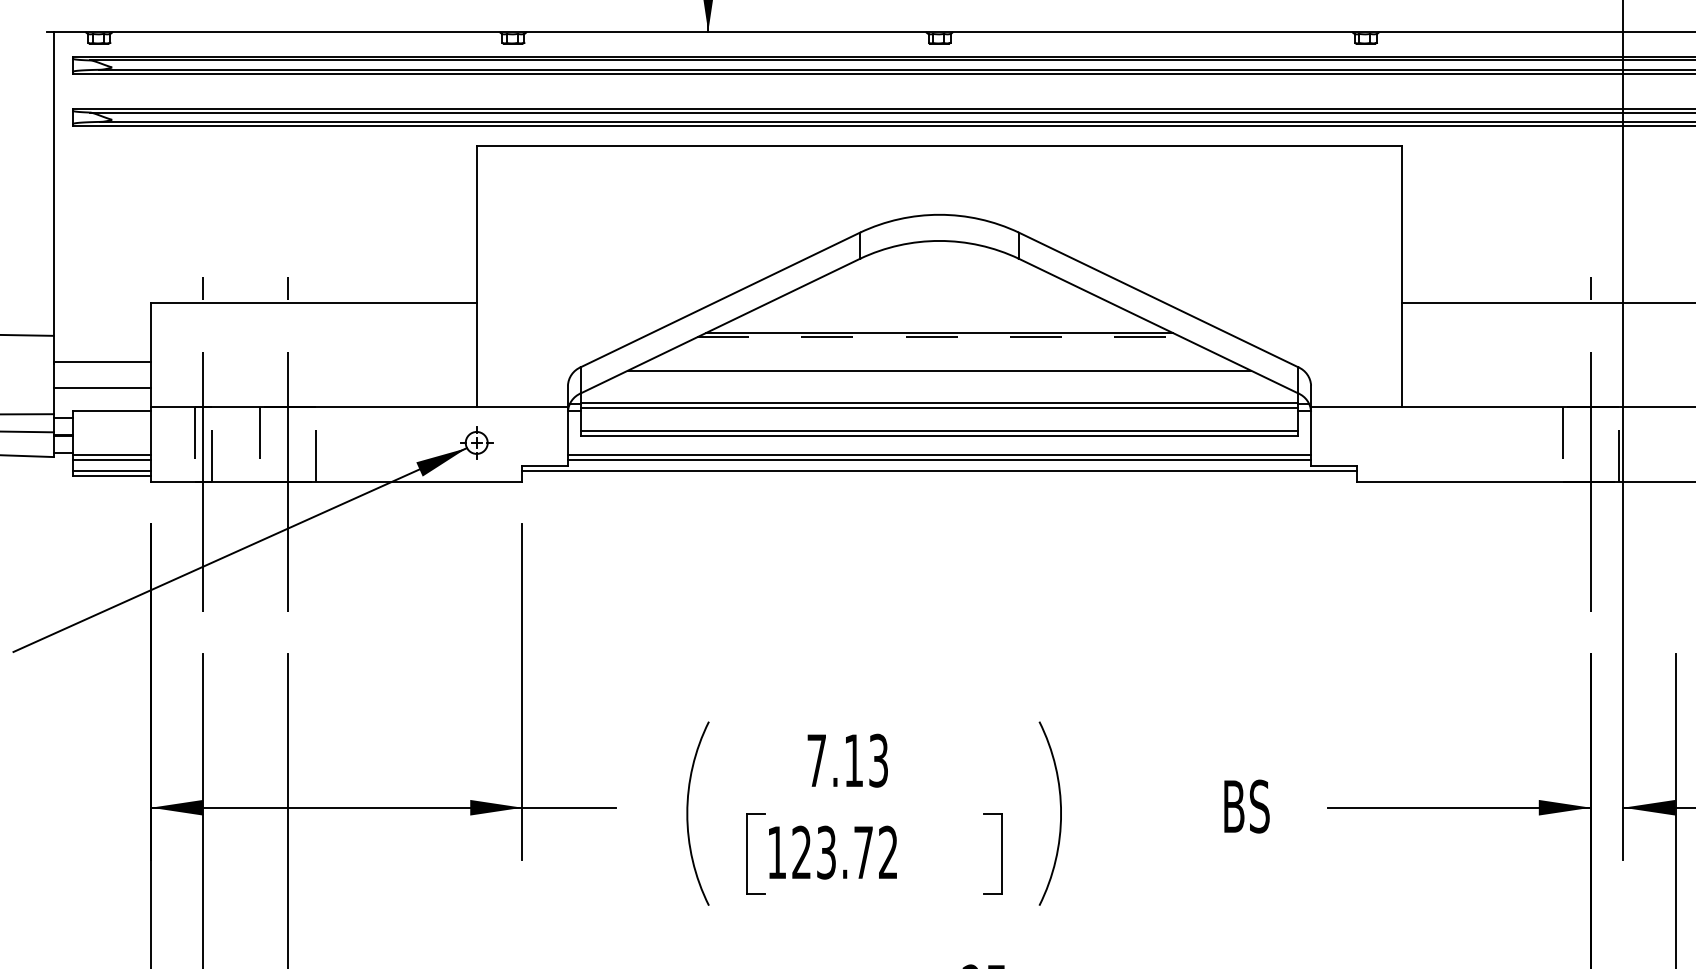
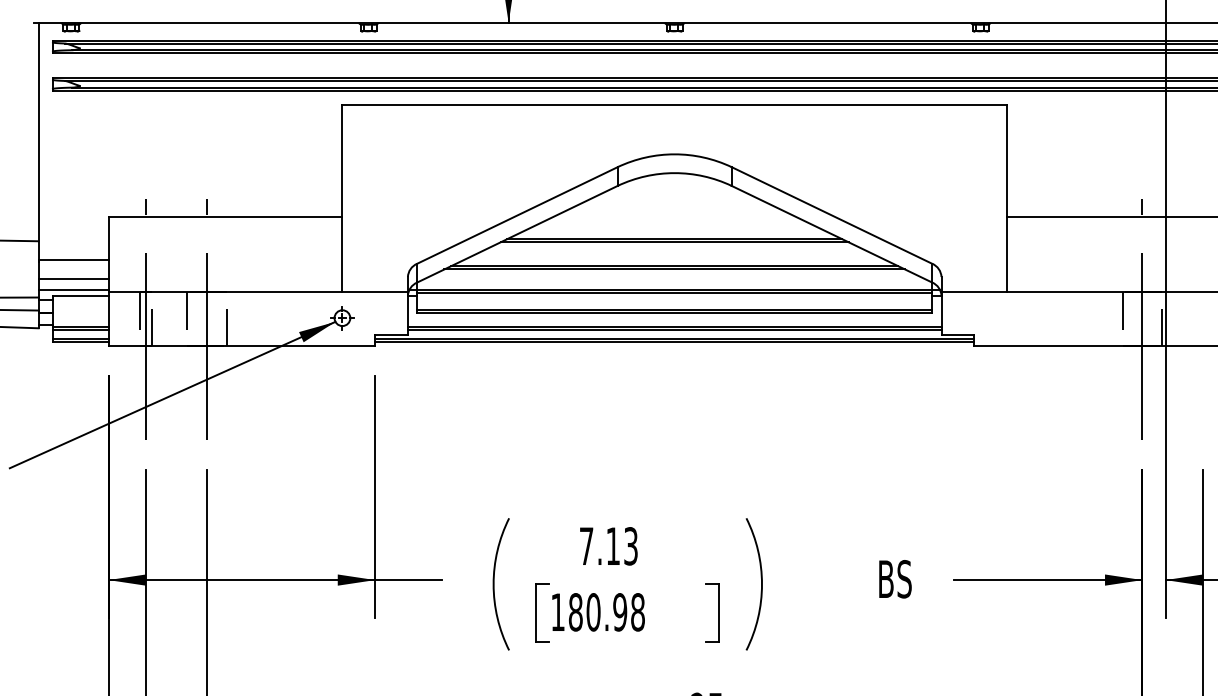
line: (940, 337) -> (675, 242), dashed -> solid
line: (939, 375) -> (674, 269), added
line: (102, 404) -> (73, 290), added
line: (939, 475) -> (674, 341), added
text: (845, 852) -> (607, 612), 123.72 -> 180.98

